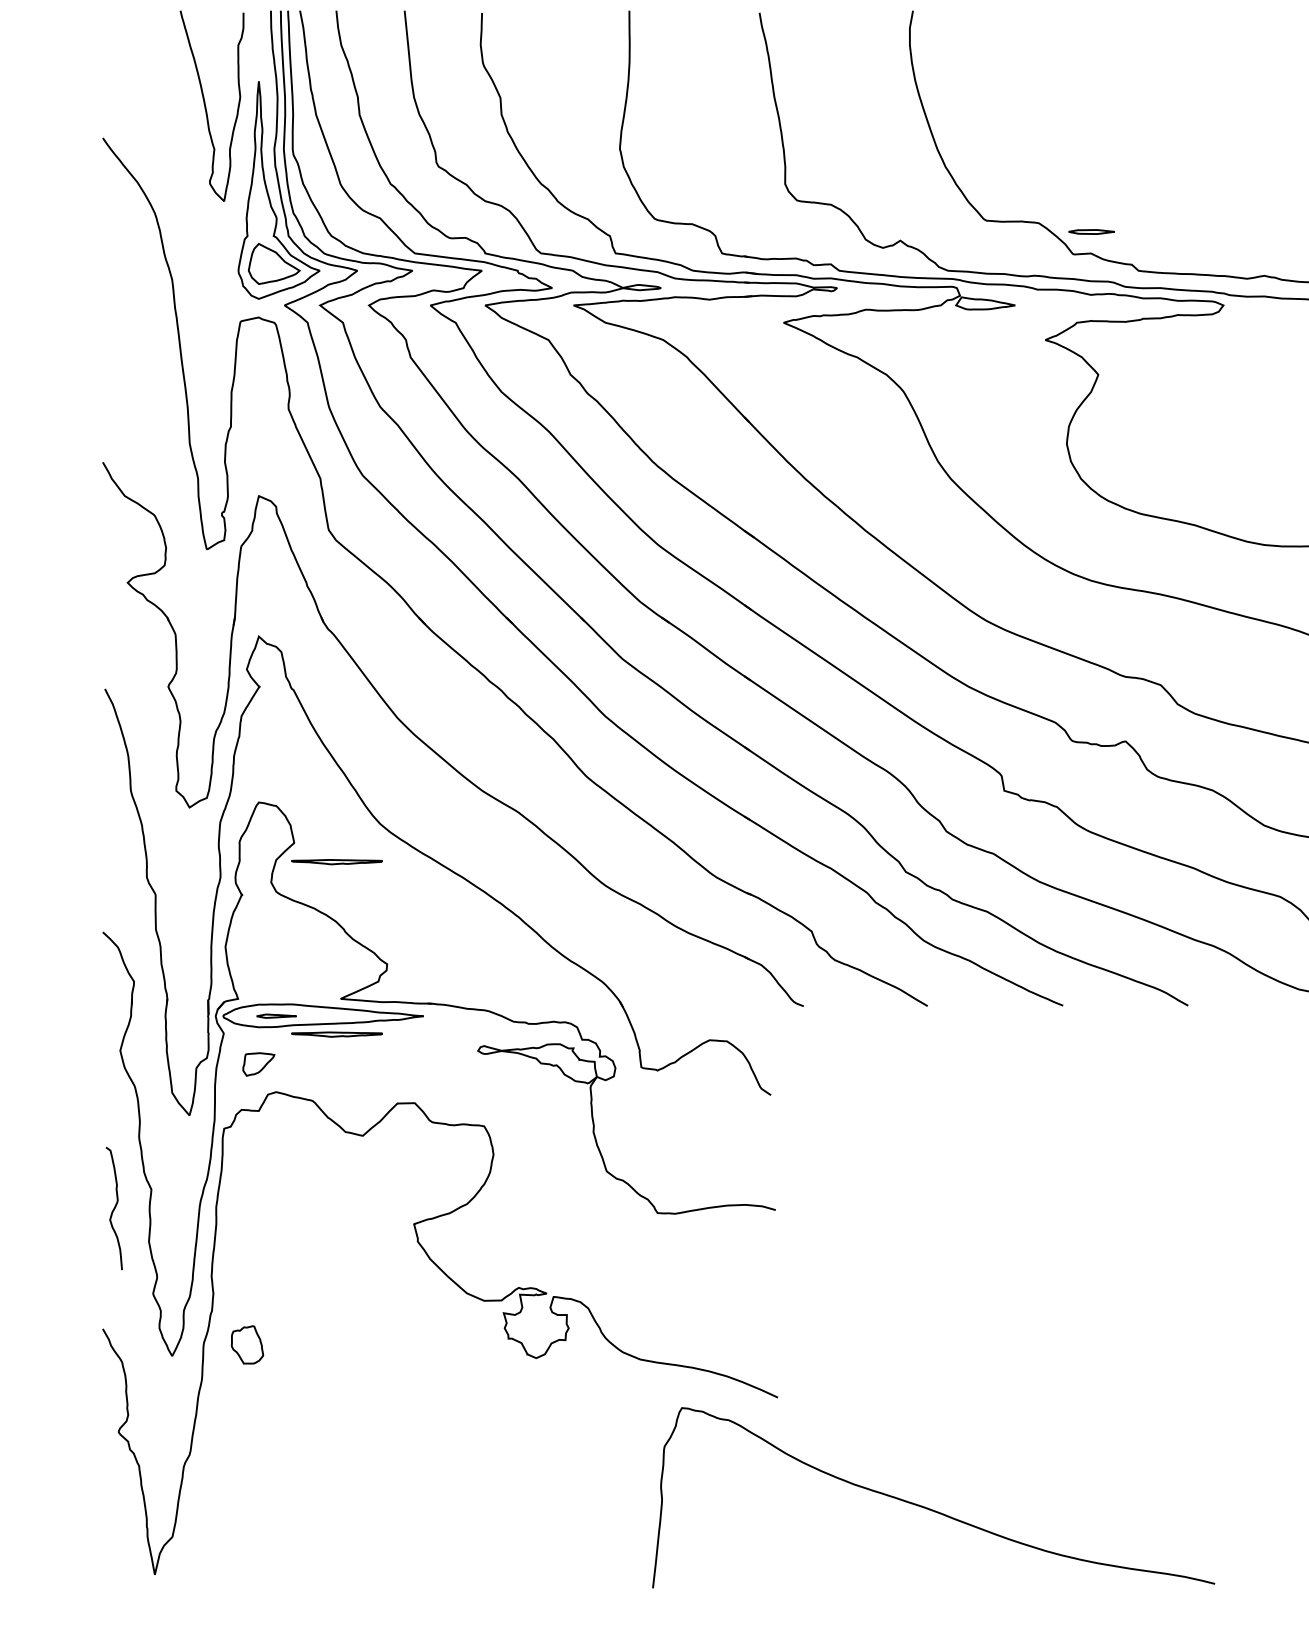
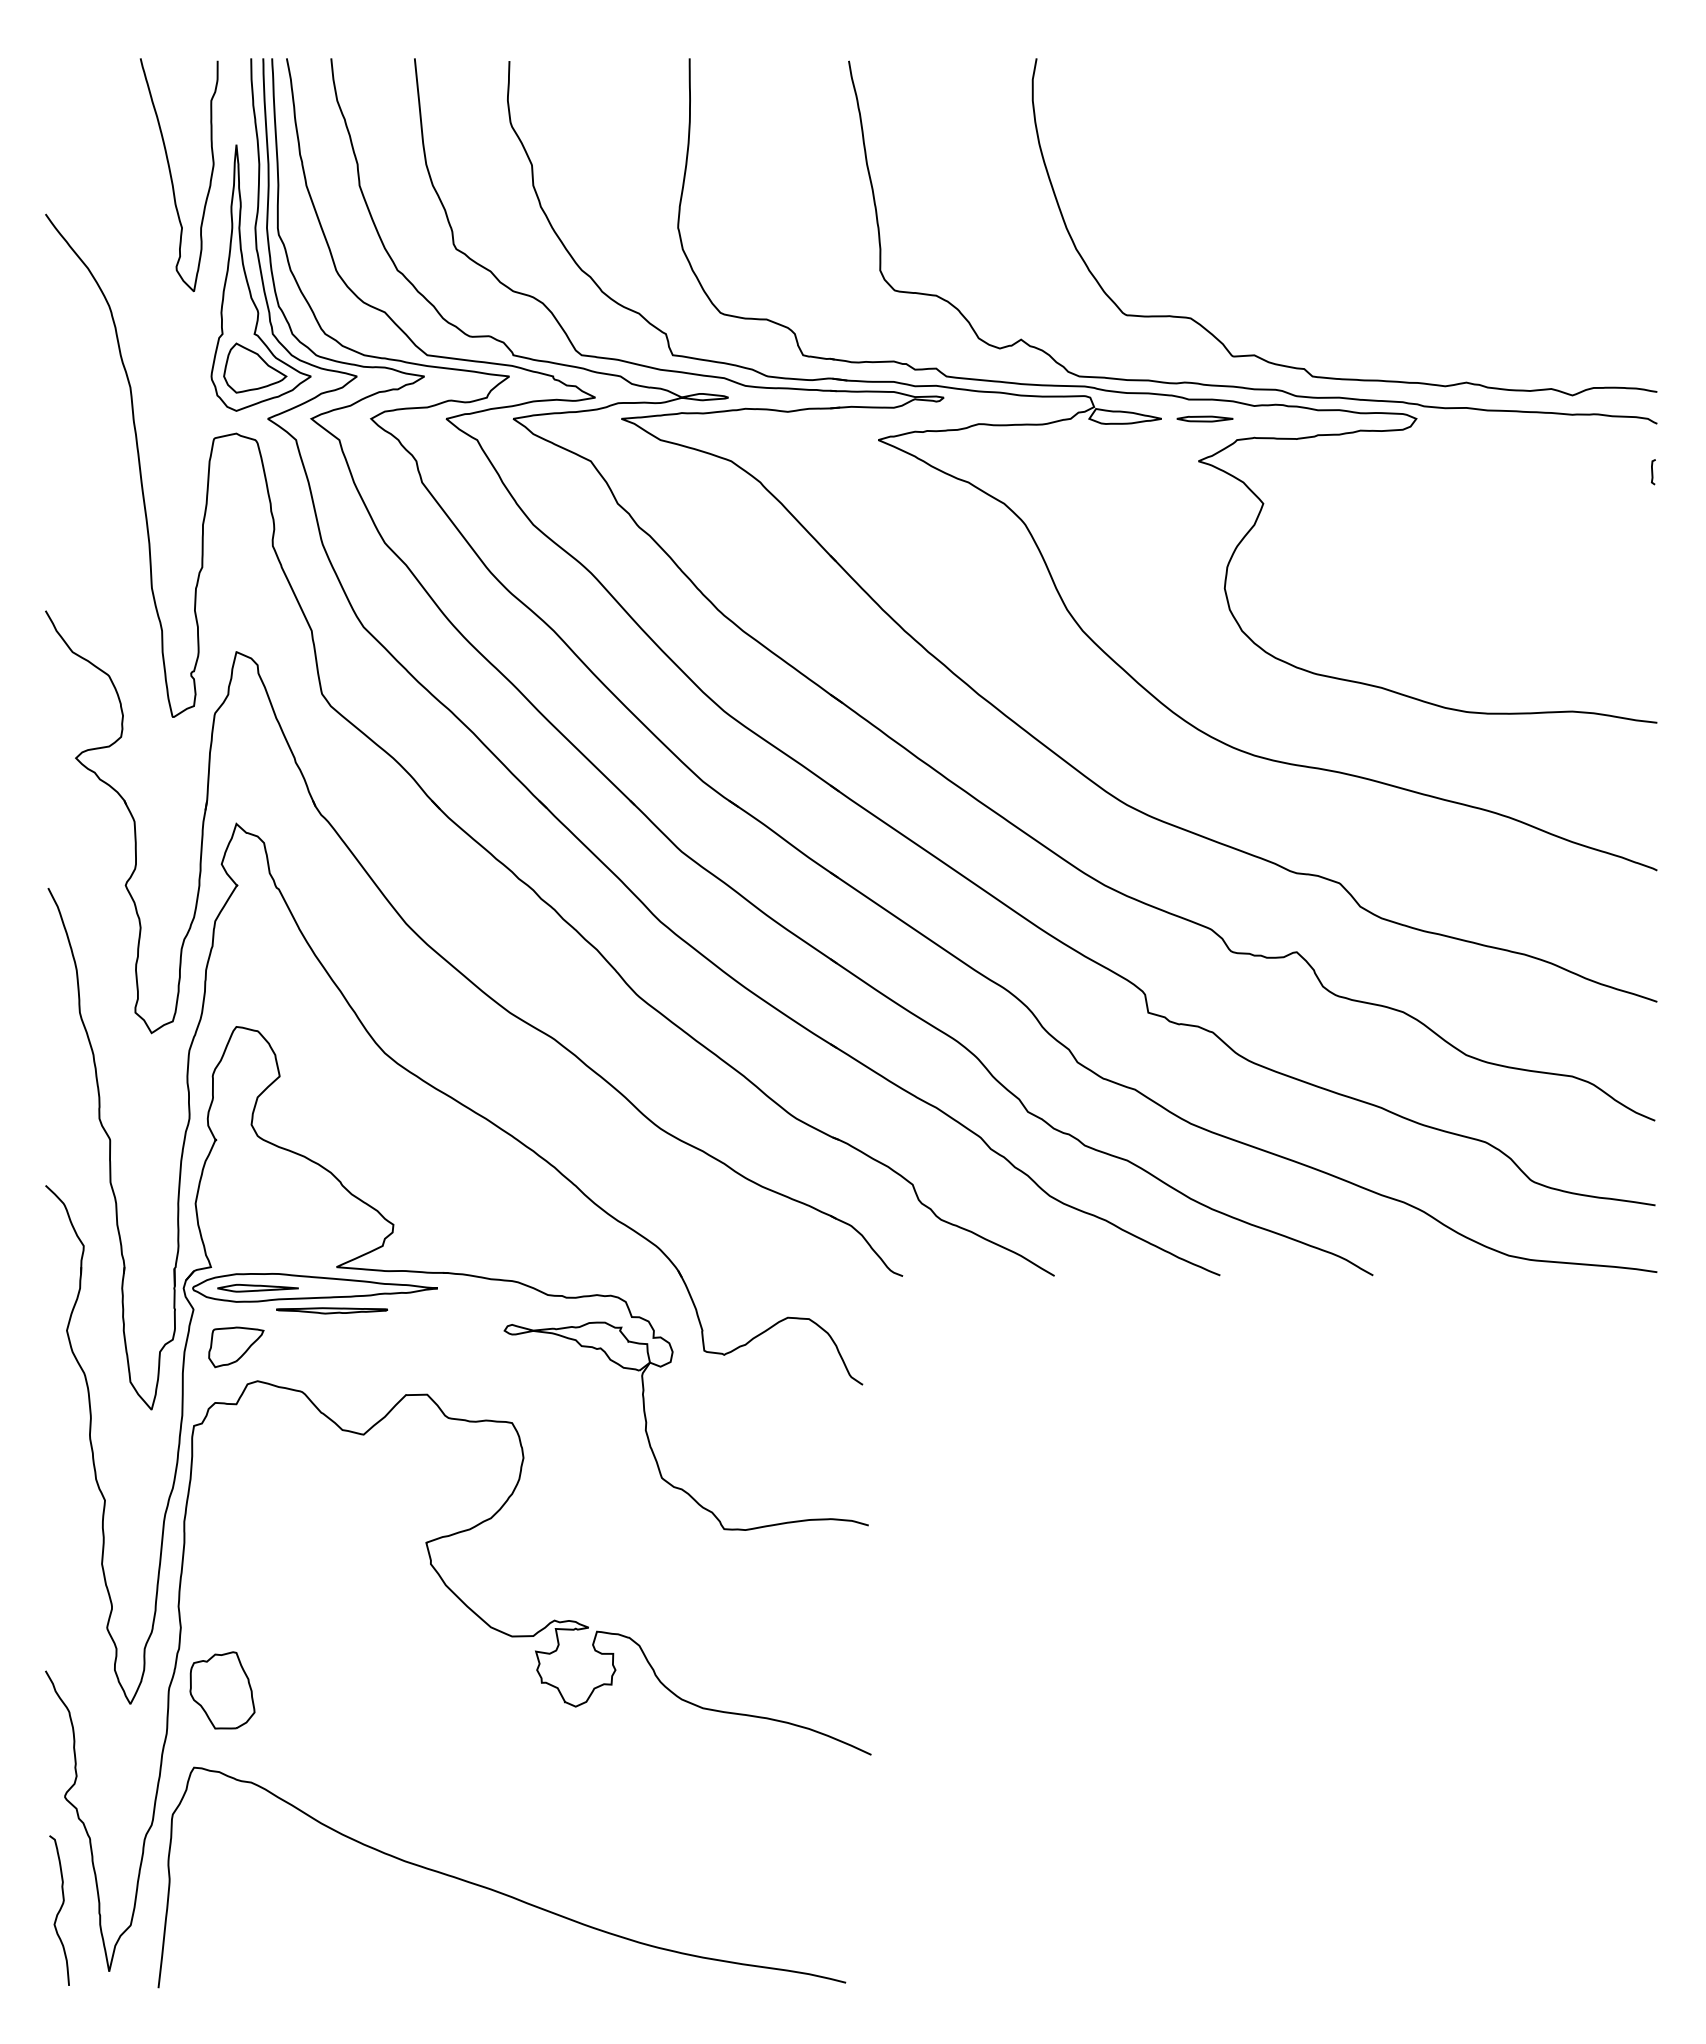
part: (1091, 231) -> (1204, 418), moved
part: (336, 861) -> (331, 1099), removed
part: (276, 1016) -> (257, 1288), size x1.67
part: (258, 1064) -> (236, 1347), size x1.43
curve: (114, 1208) -> (59, 1910), moved
part: (247, 1344) -> (222, 1690), size x1.67
curve: (930, 1508) -> (497, 1890), moved

